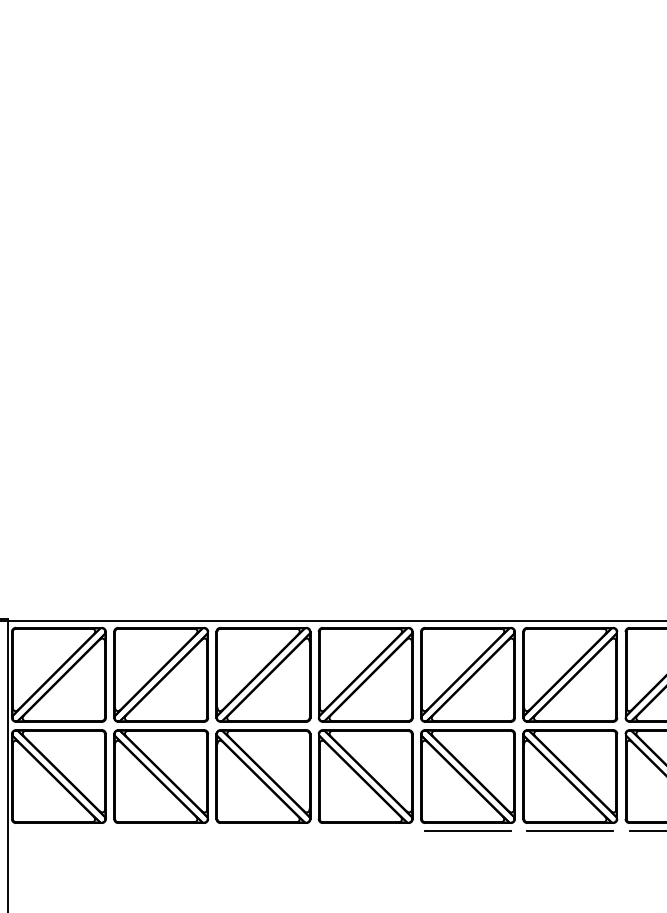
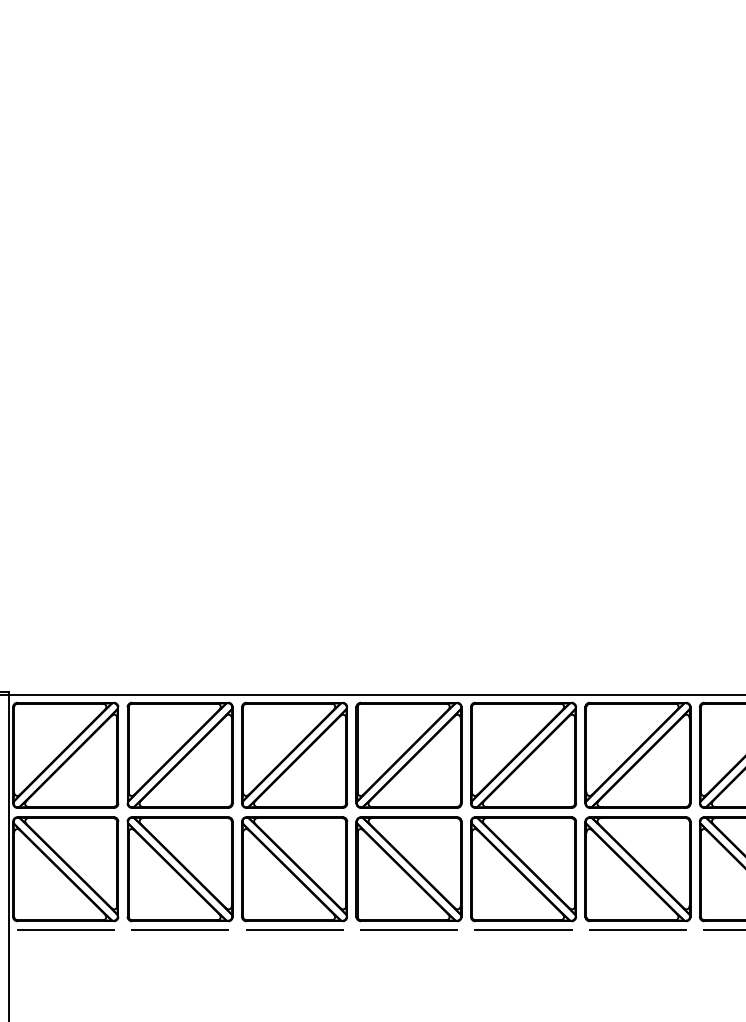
line: (58, 831) -> (65, 930), added
line: (161, 831) -> (180, 930), added
line: (263, 831) -> (294, 930), added
line: (365, 831) -> (408, 930), added

